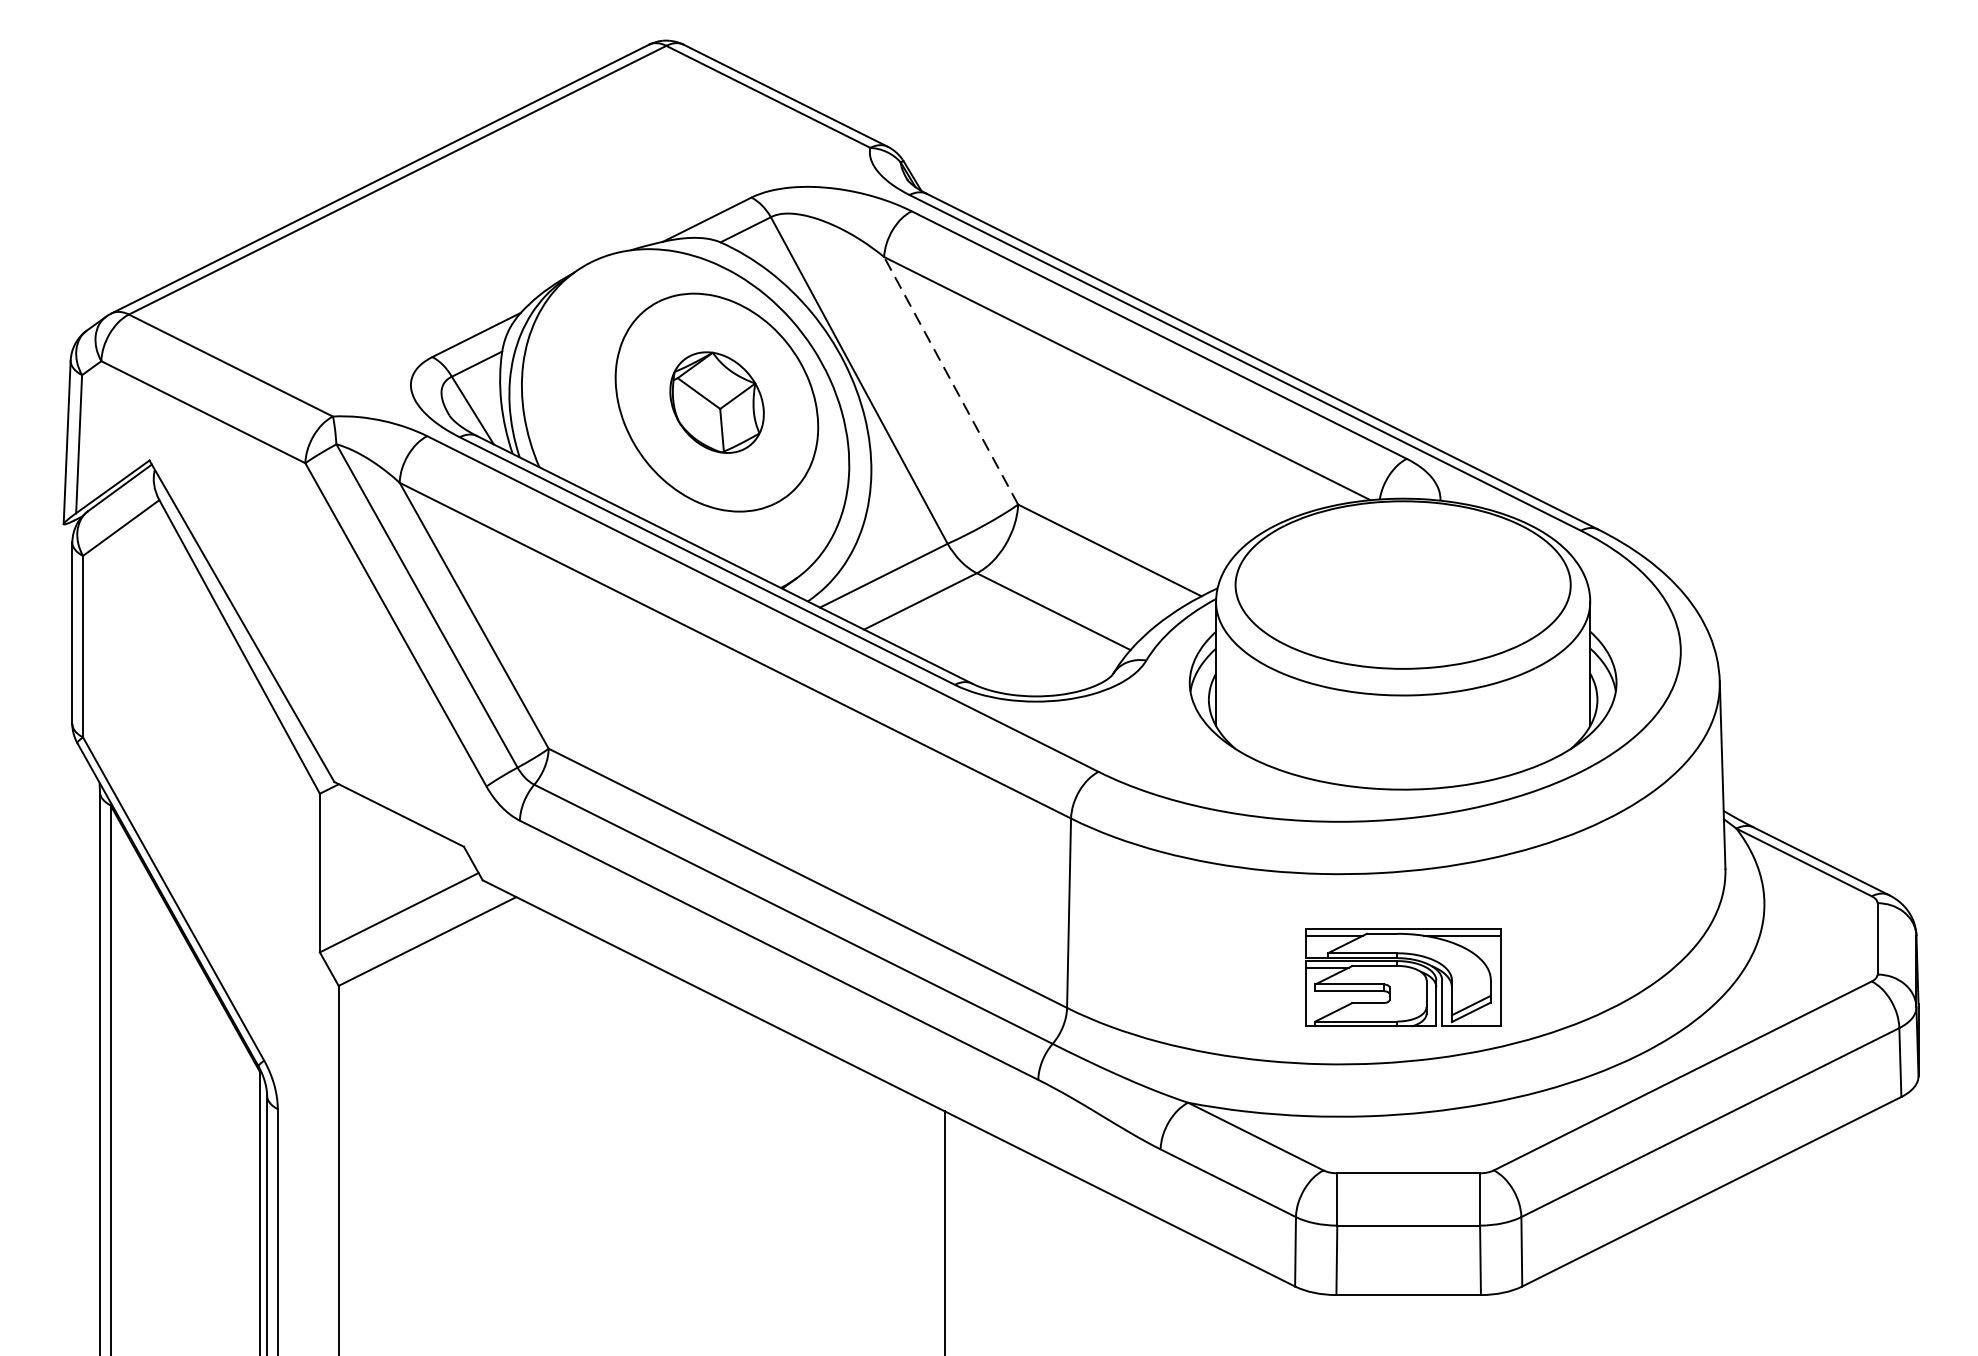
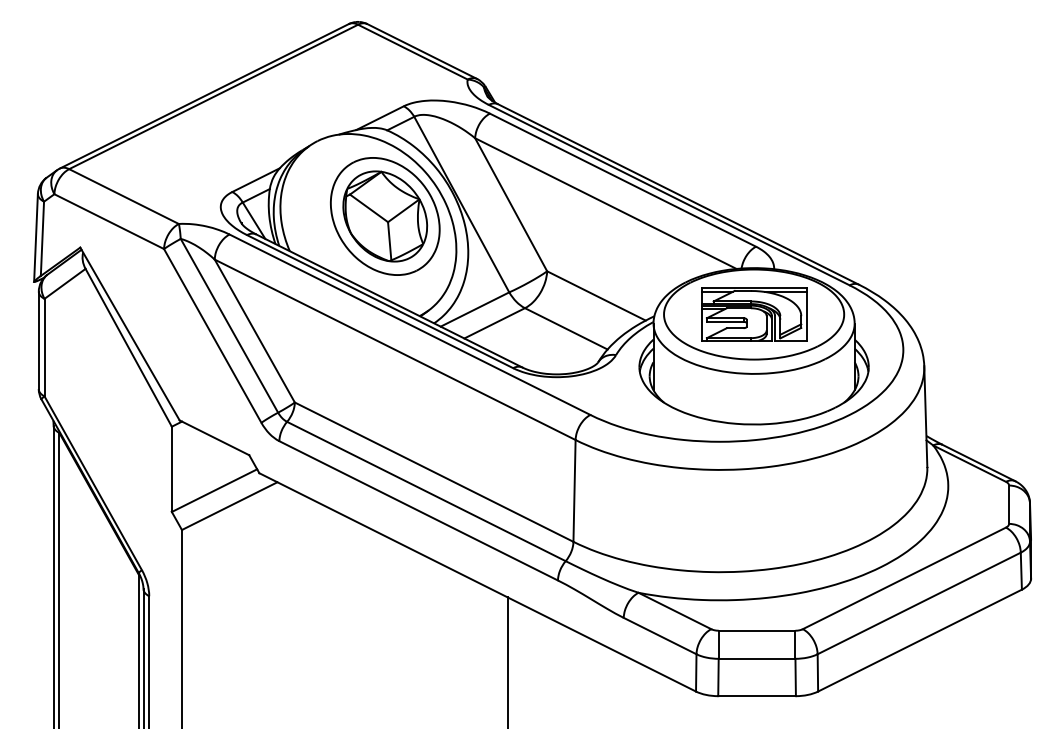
line: (951, 380) -> (511, 204), dashed -> solid
part: (717, 402) -> (385, 216), size x1.67
part: (1403, 977) -> (754, 314), moved

